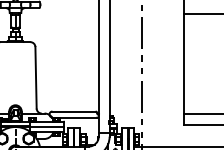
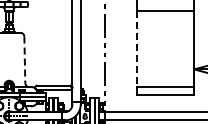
line: (184, 64) -> (137, 49), solid -> dashed
line: (35, 78) -> (24, 60), solid -> dashed

